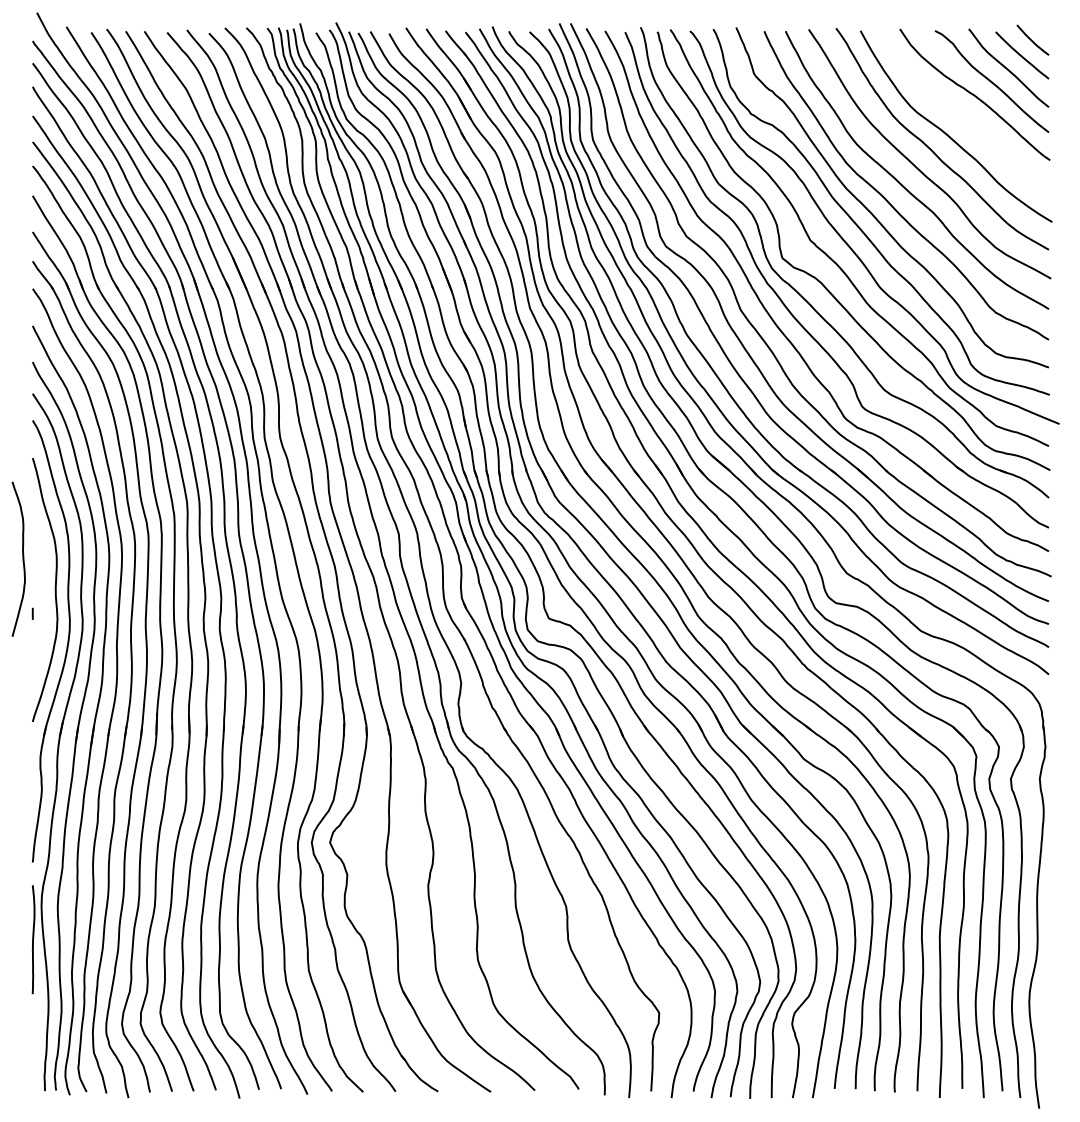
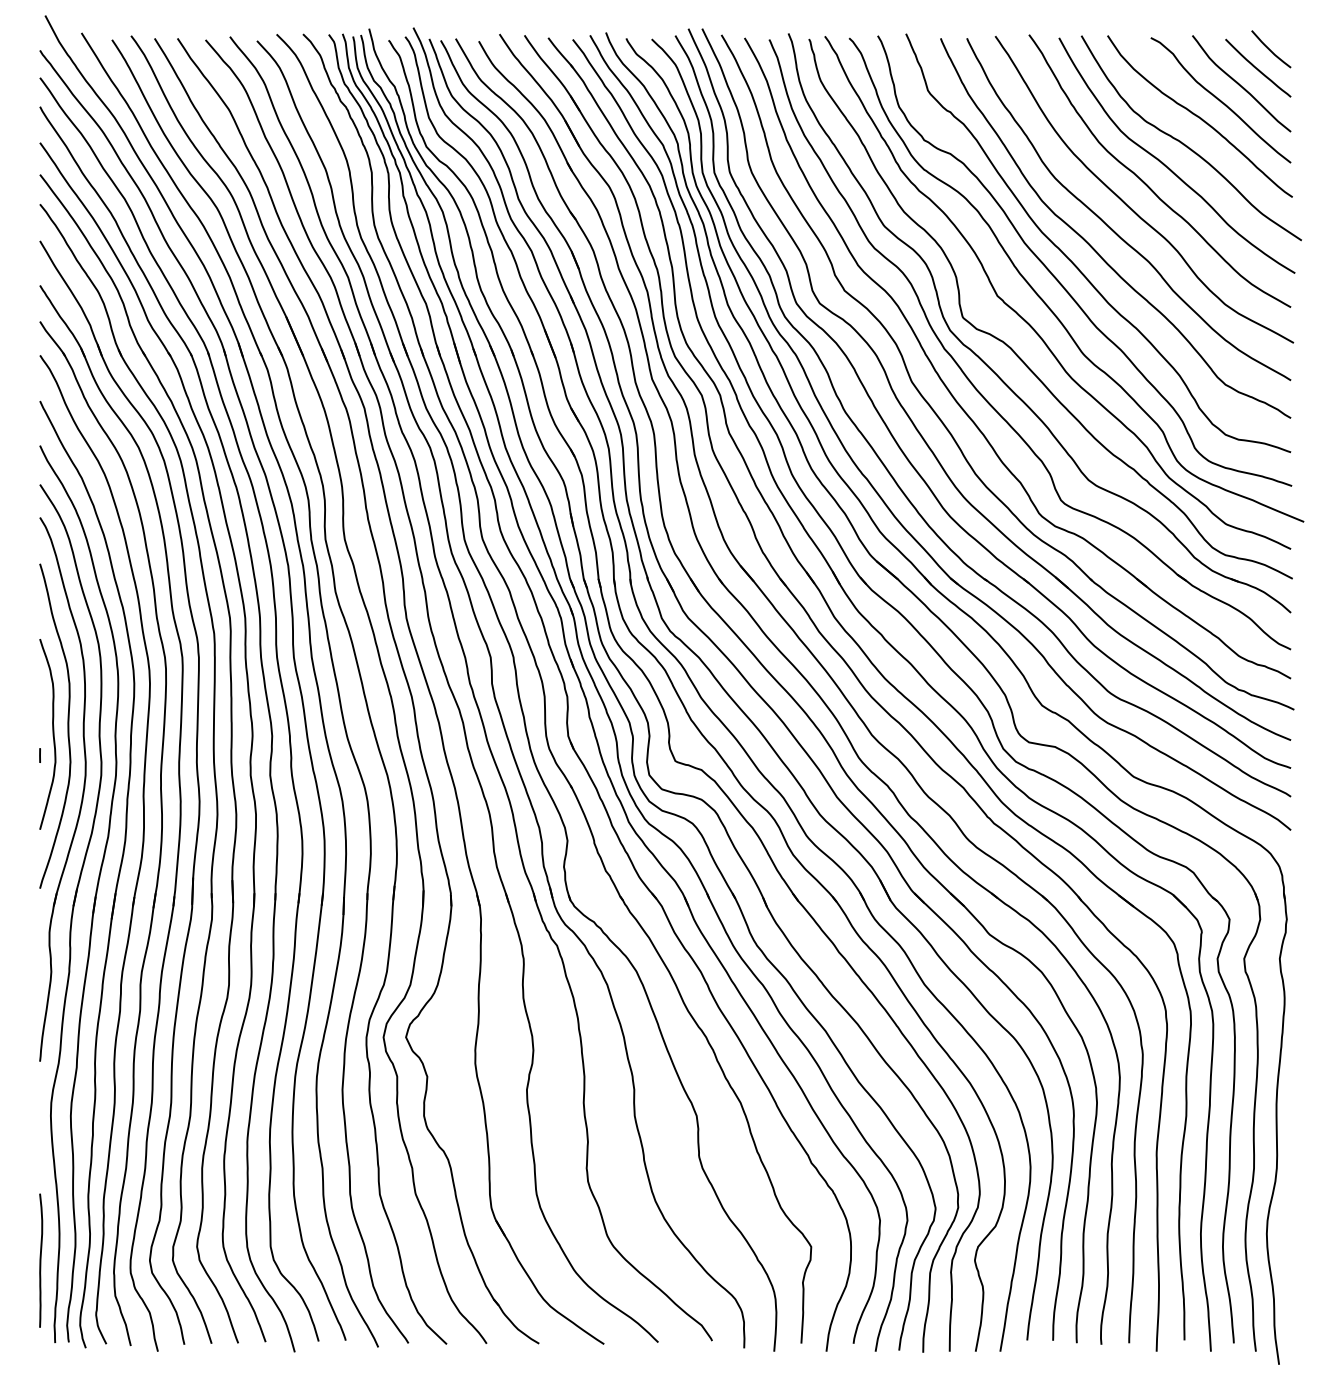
curve: (964, 118) -> (1187, 145), added
curve: (22, 559) -> (52, 734), moved
curve: (33, 939) -> (41, 1260), moved

